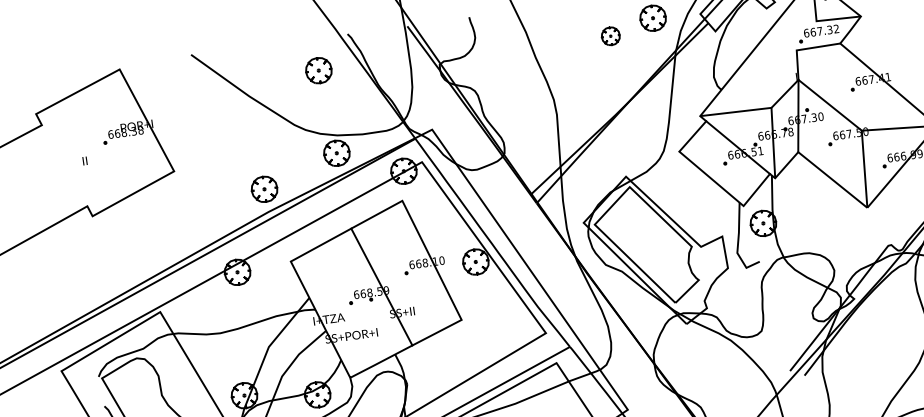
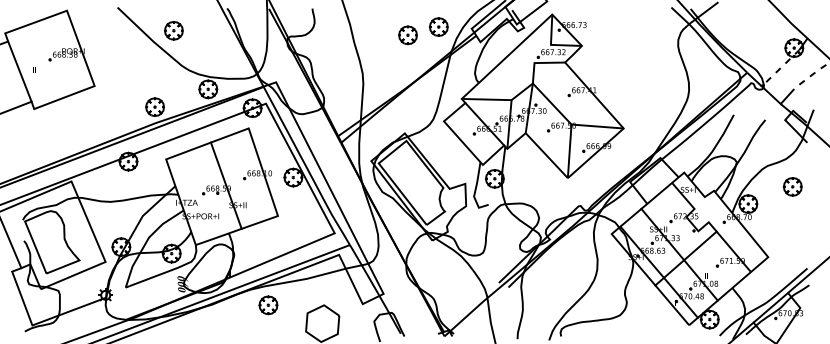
part: (610, 36) -> (407, 35), size x1.43
part: (318, 70) -> (173, 30), moved
line: (64, 165) -> (19, 71), added

